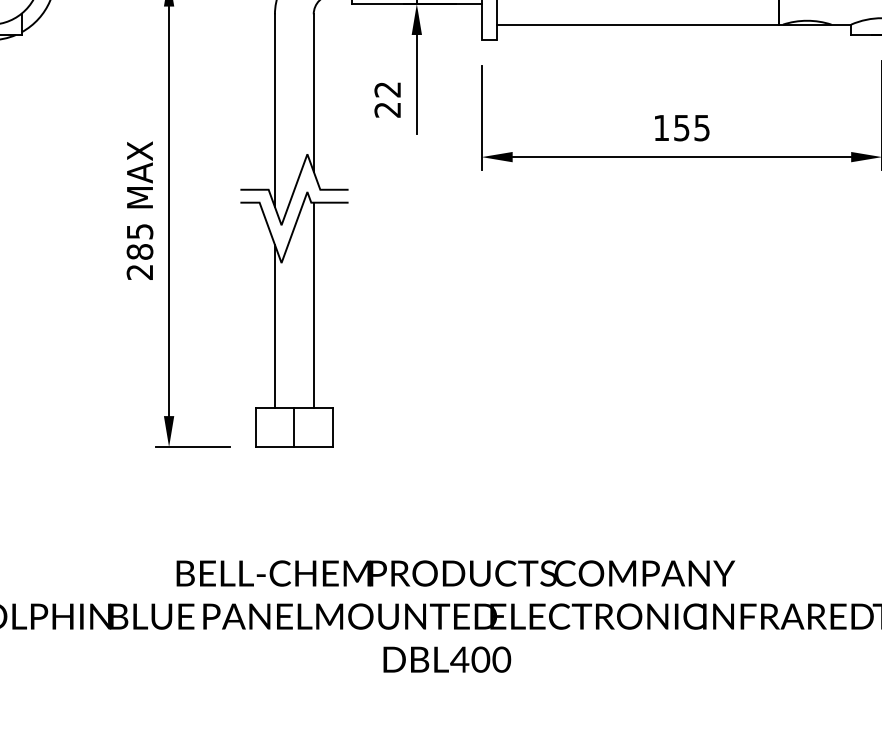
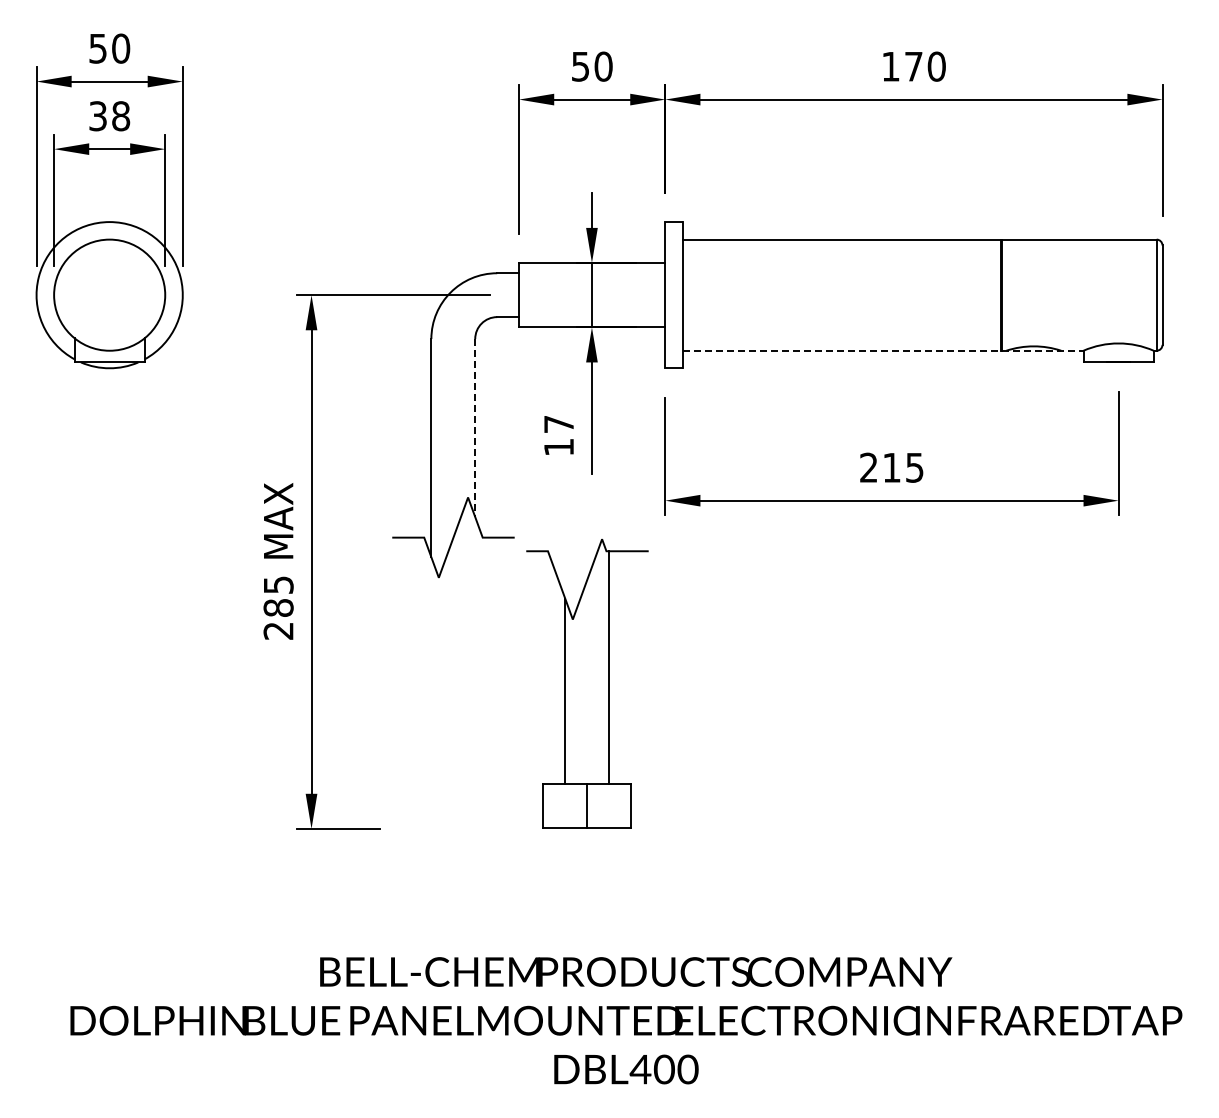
line: (674, 24) -> (883, 350), solid -> dashed
line: (313, 93) -> (475, 428), solid -> dashed
text: (387, 100) -> (558, 436), 22 -> 17
text: (671, 127) -> (880, 467), 155 -> 215
part: (294, 319) -> (587, 683), moved

